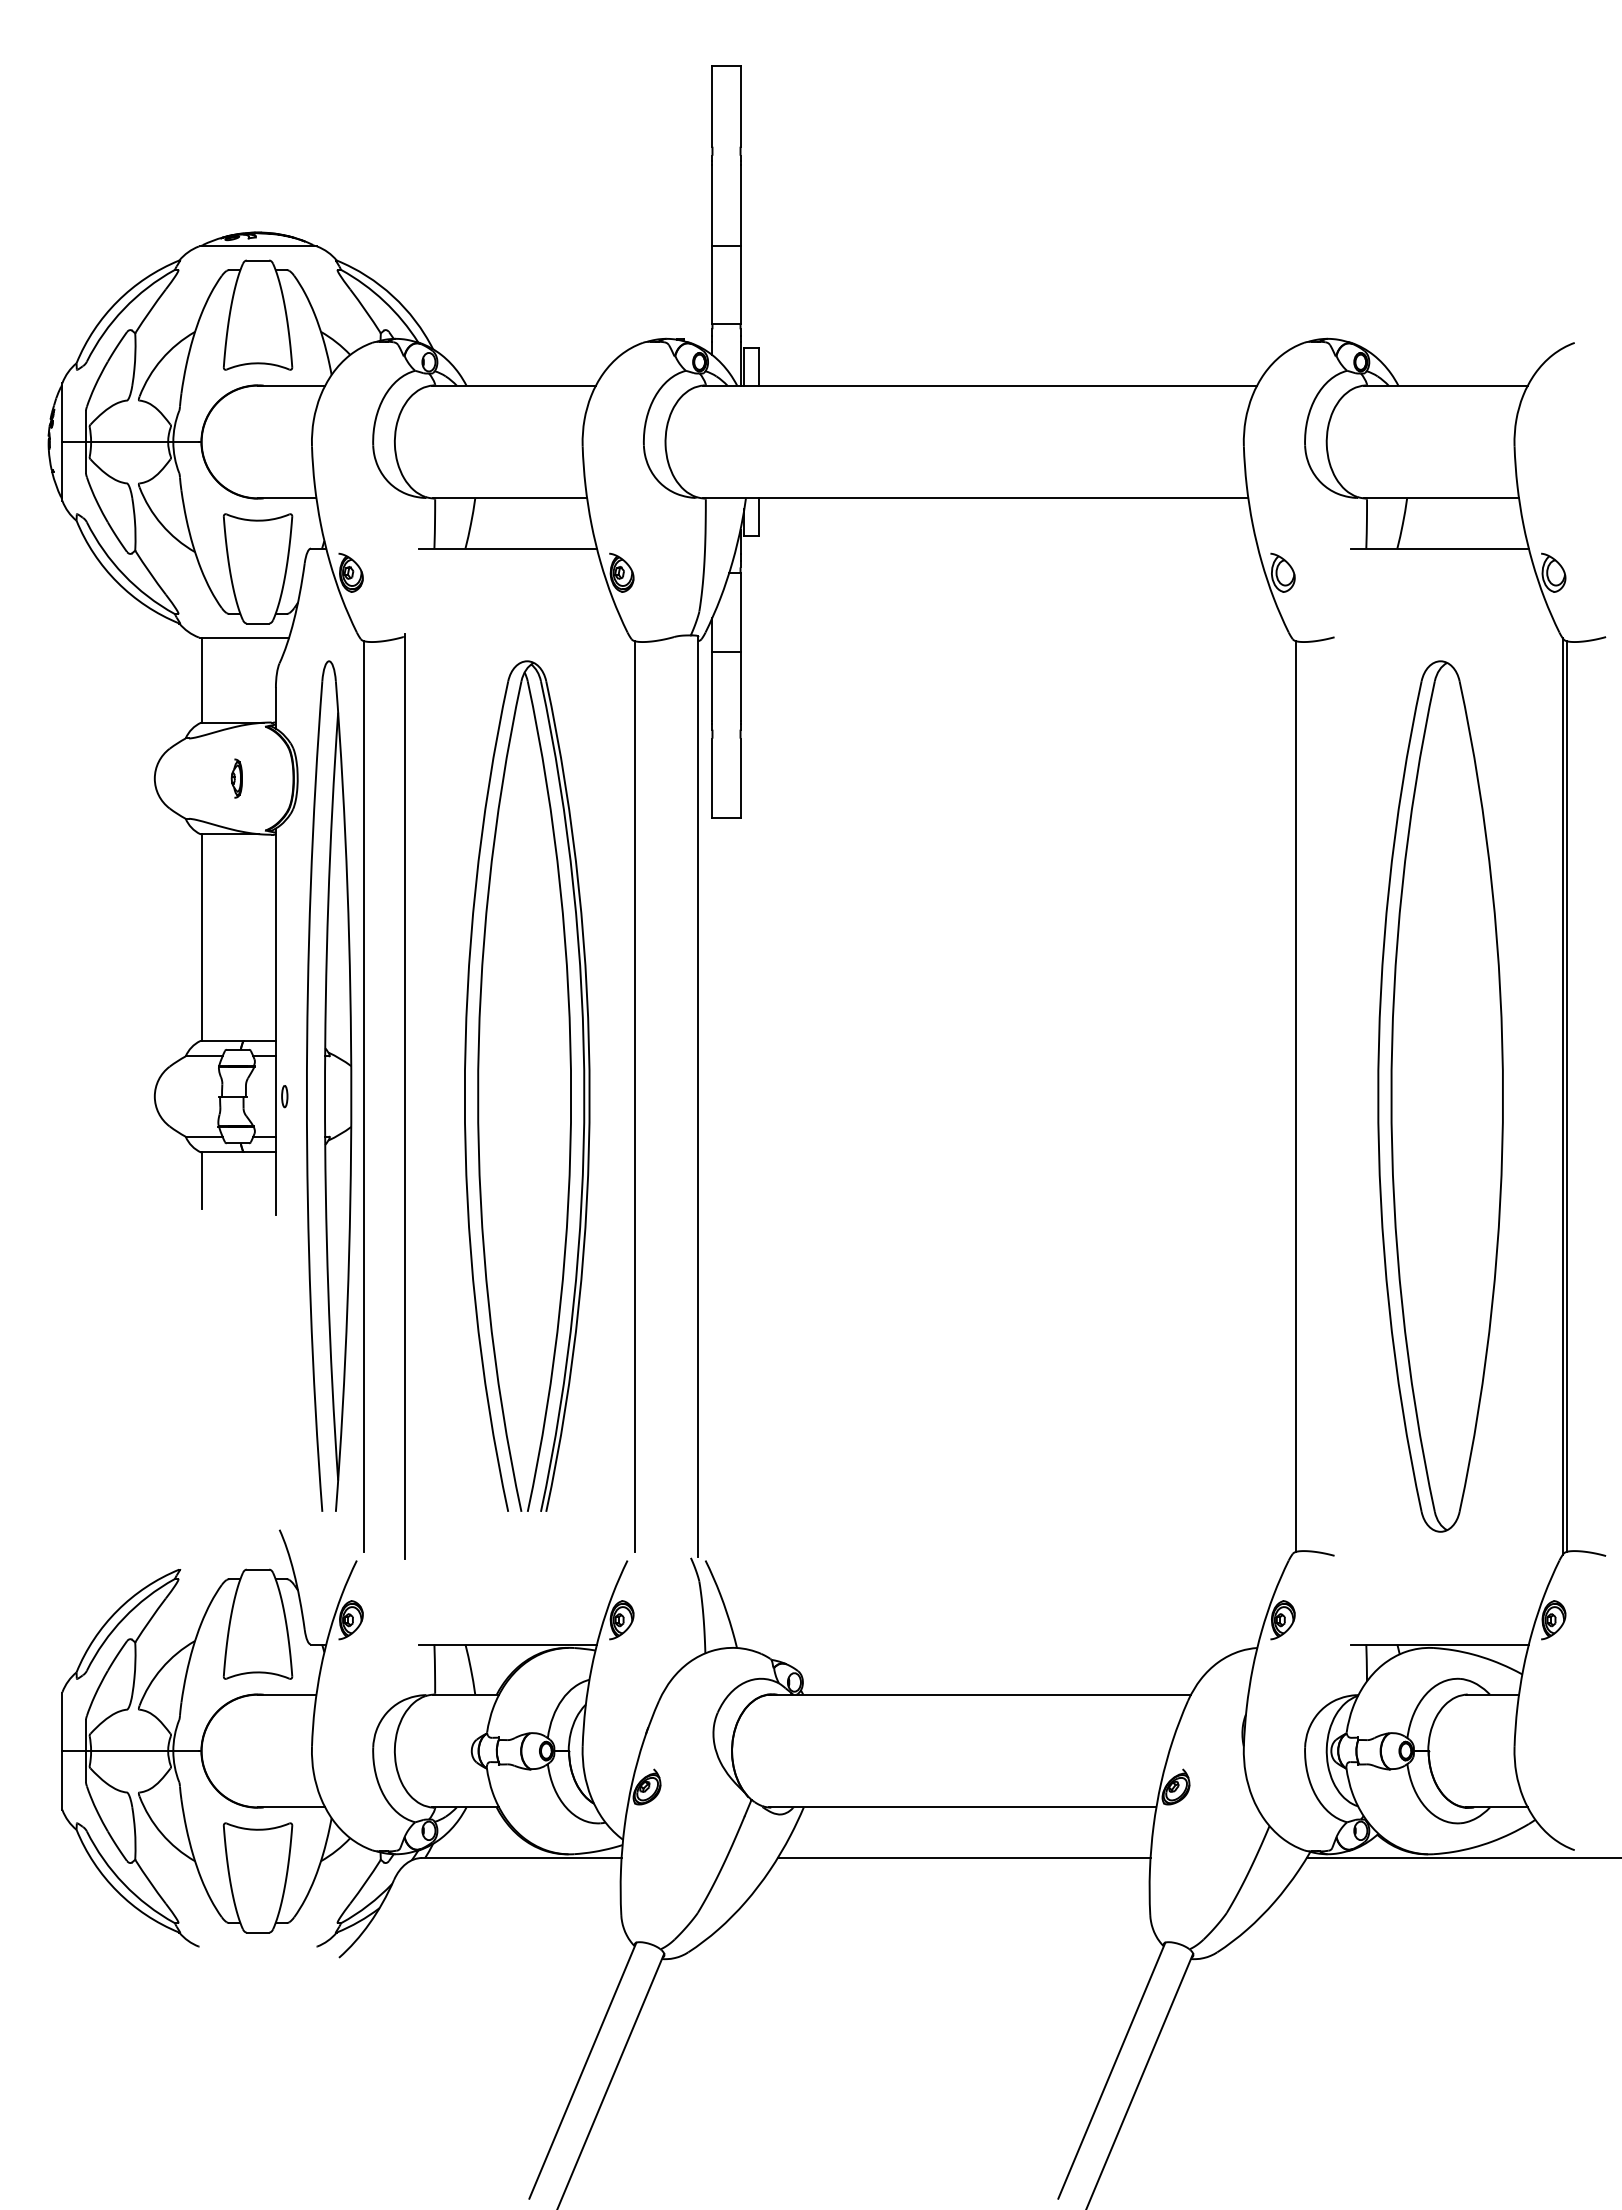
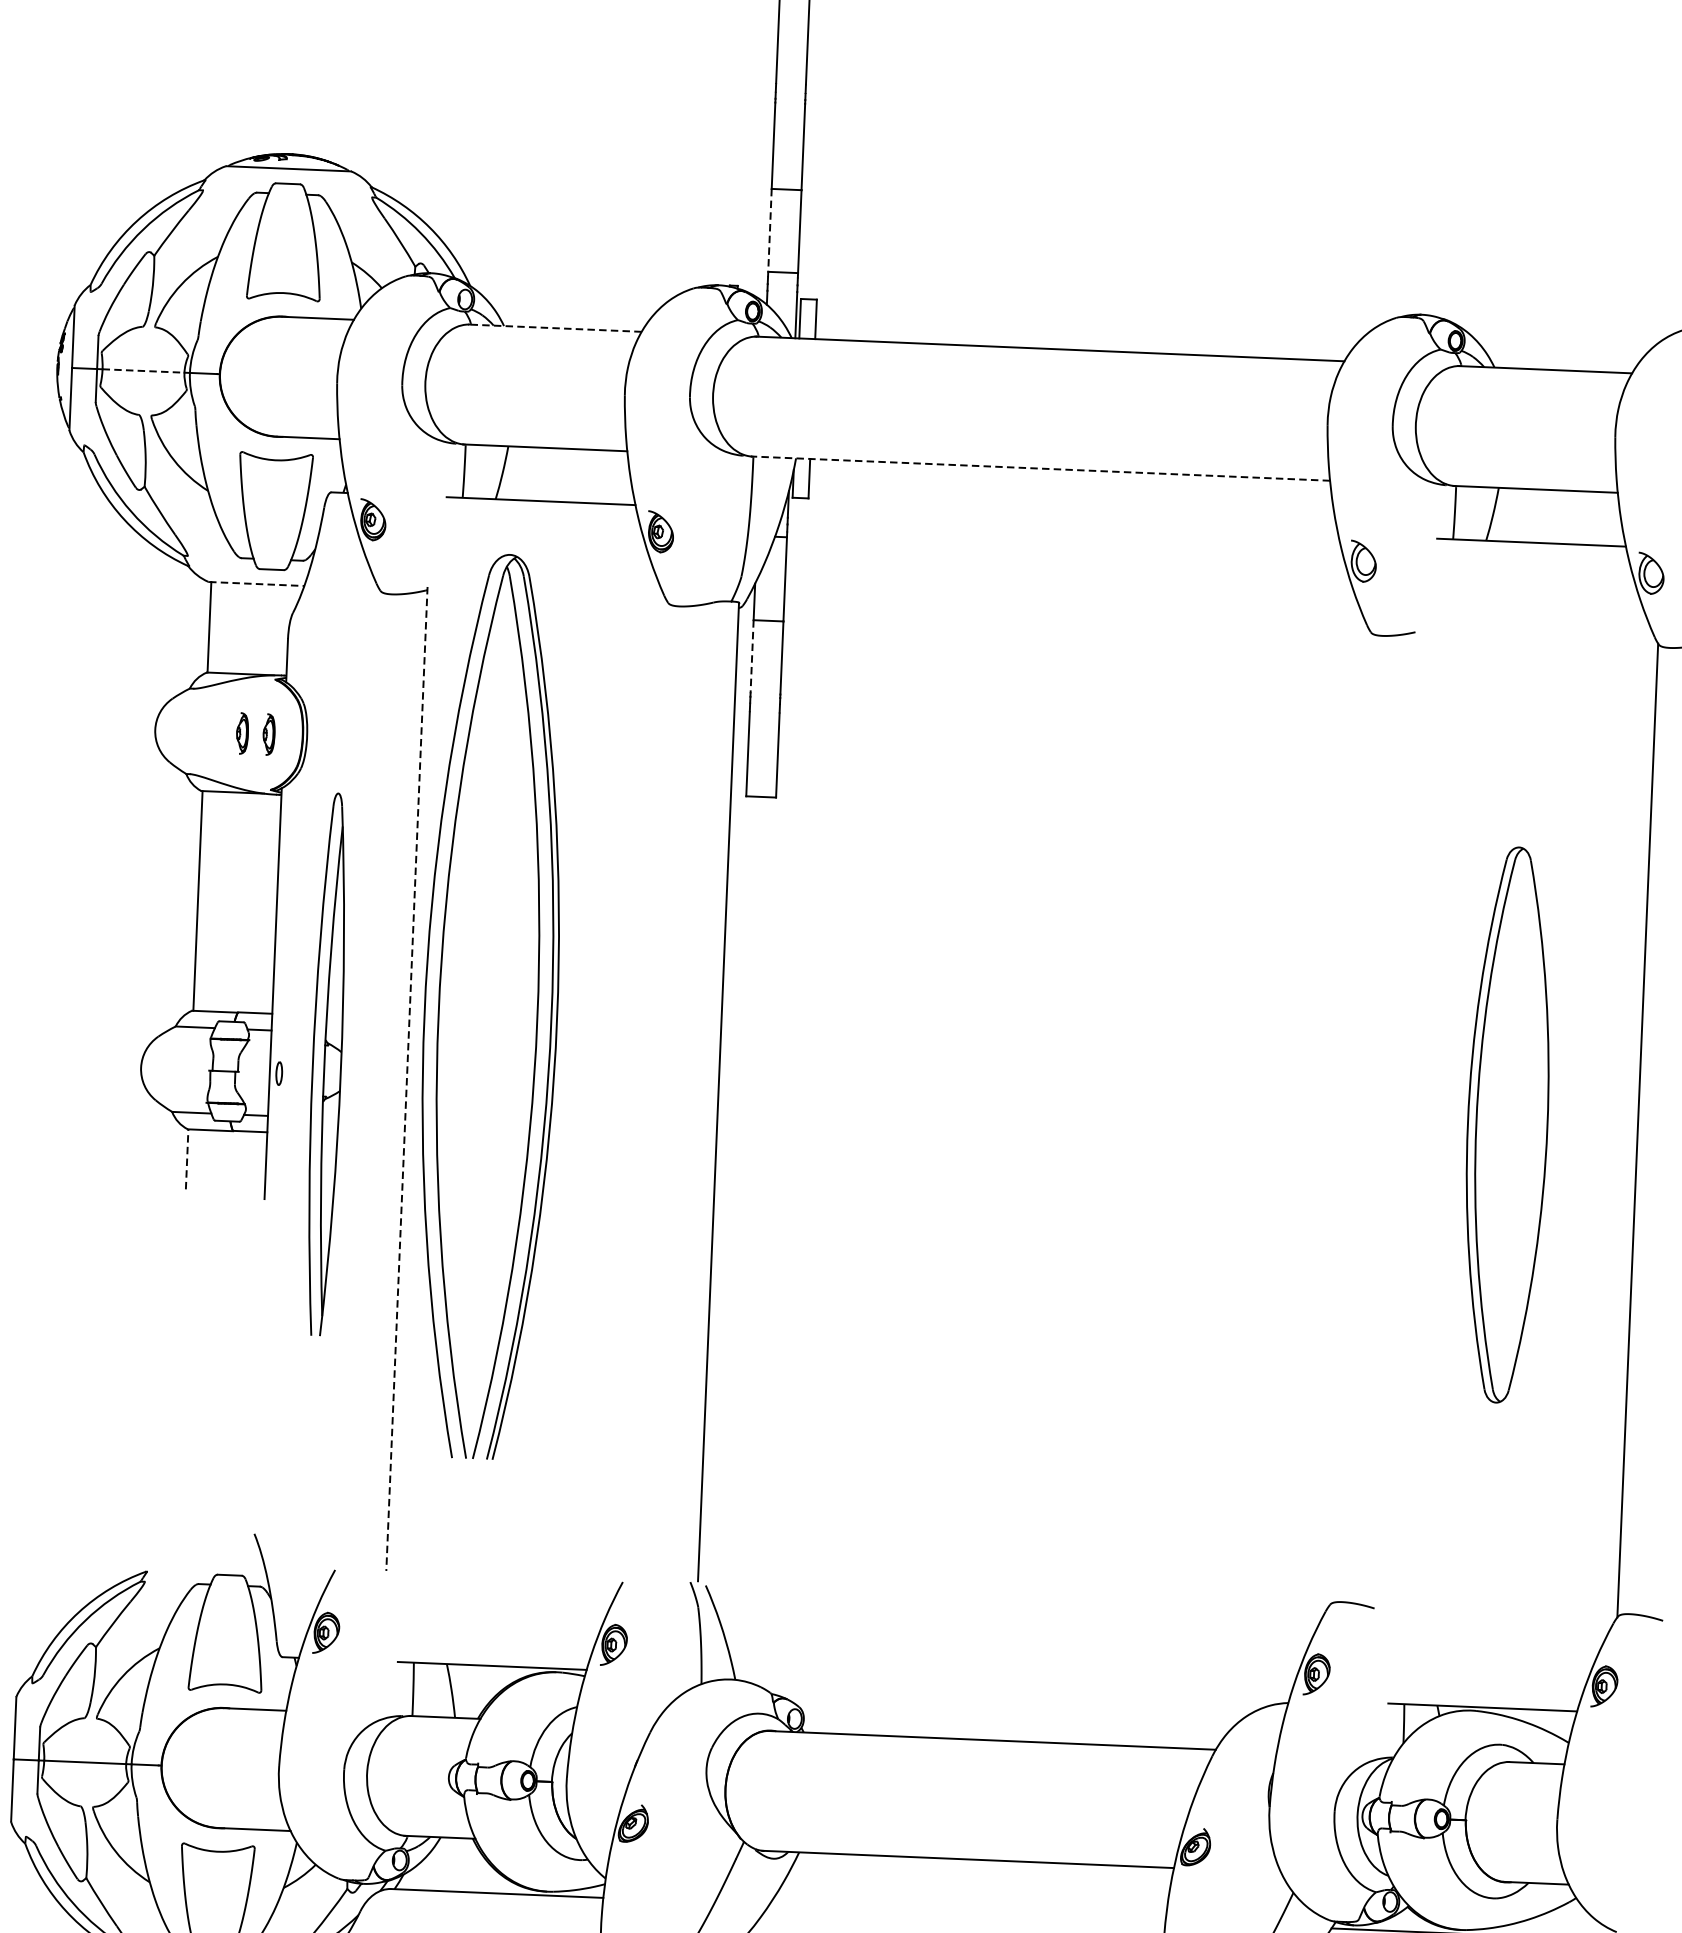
line: (712, 285) -> (769, 230), solid -> dashed
line: (514, 385) -> (555, 328), solid -> dashed
line: (129, 442) -> (143, 371), solid -> dashed
line: (975, 498) -> (1040, 468), solid -> dashed
line: (244, 637) -> (256, 583), solid -> dashed
line: (712, 686) -> (752, 656), solid -> dashed
part: (261, 778) -> (268, 734), added
part: (329, 1085) -> (327, 1063), size x0.6
part: (570, 1085) -> (537, 1007), moved
line: (364, 1096) -> (363, 1077), removed
line: (404, 1096) -> (406, 1078), solid -> dashed
line: (635, 1096) -> (652, 1089), removed
line: (1296, 1096) -> (1354, 1118), removed
part: (1440, 1096) -> (1507, 1125), size x0.6
line: (1566, 1096) -> (1641, 1130), removed
line: (201, 1180) -> (186, 1159), solid -> dashed
line: (963, 1857) -> (966, 1912), removed

